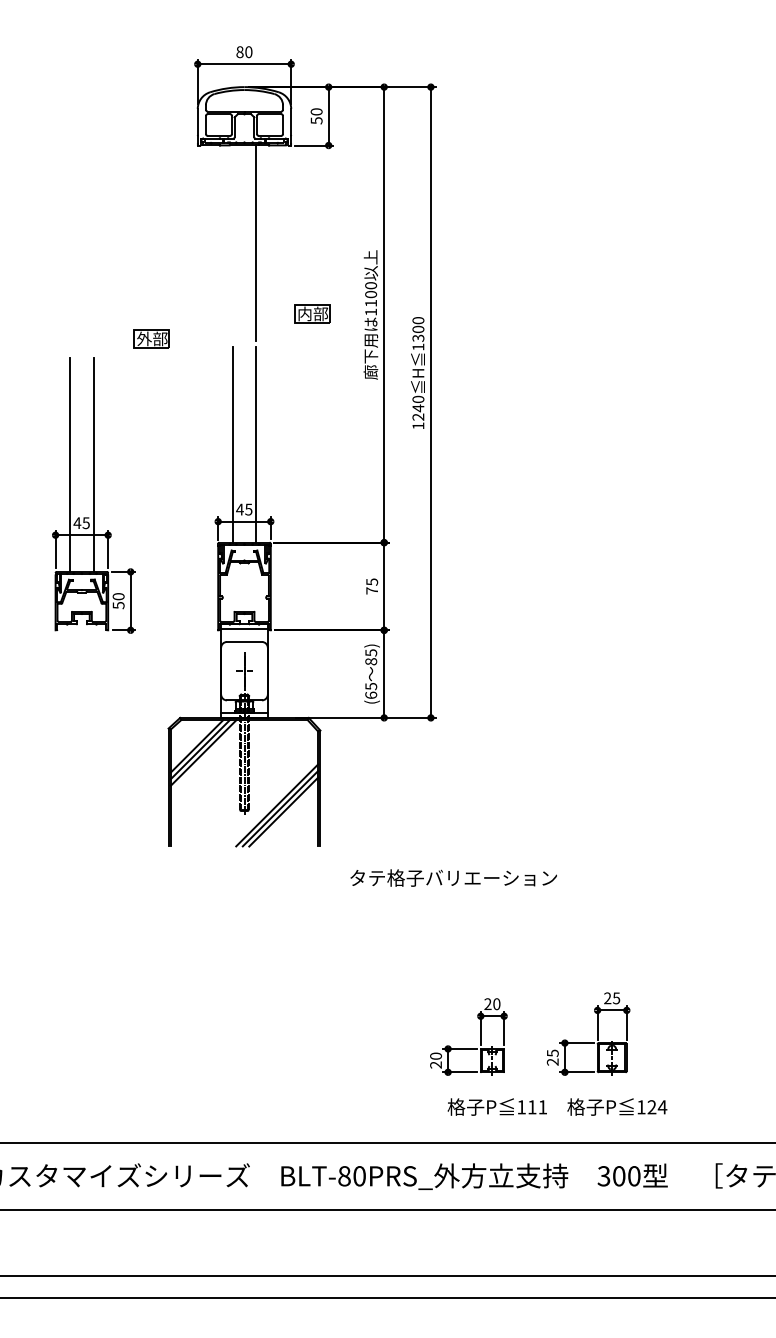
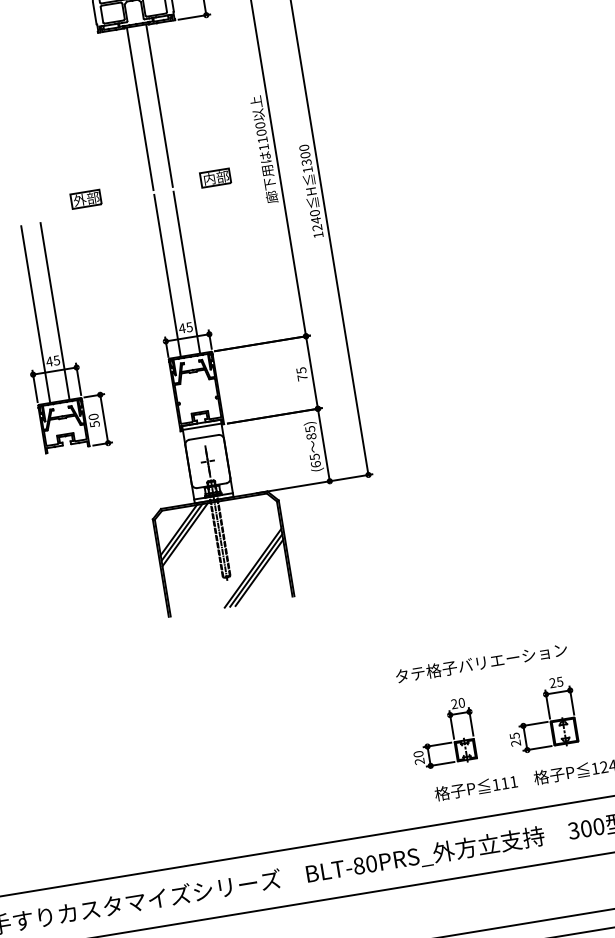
line: (232, 242) -> (139, 108), added
part: (312, 313) -> (215, 177), moved
text: (453, 877) -> (481, 662), moved

